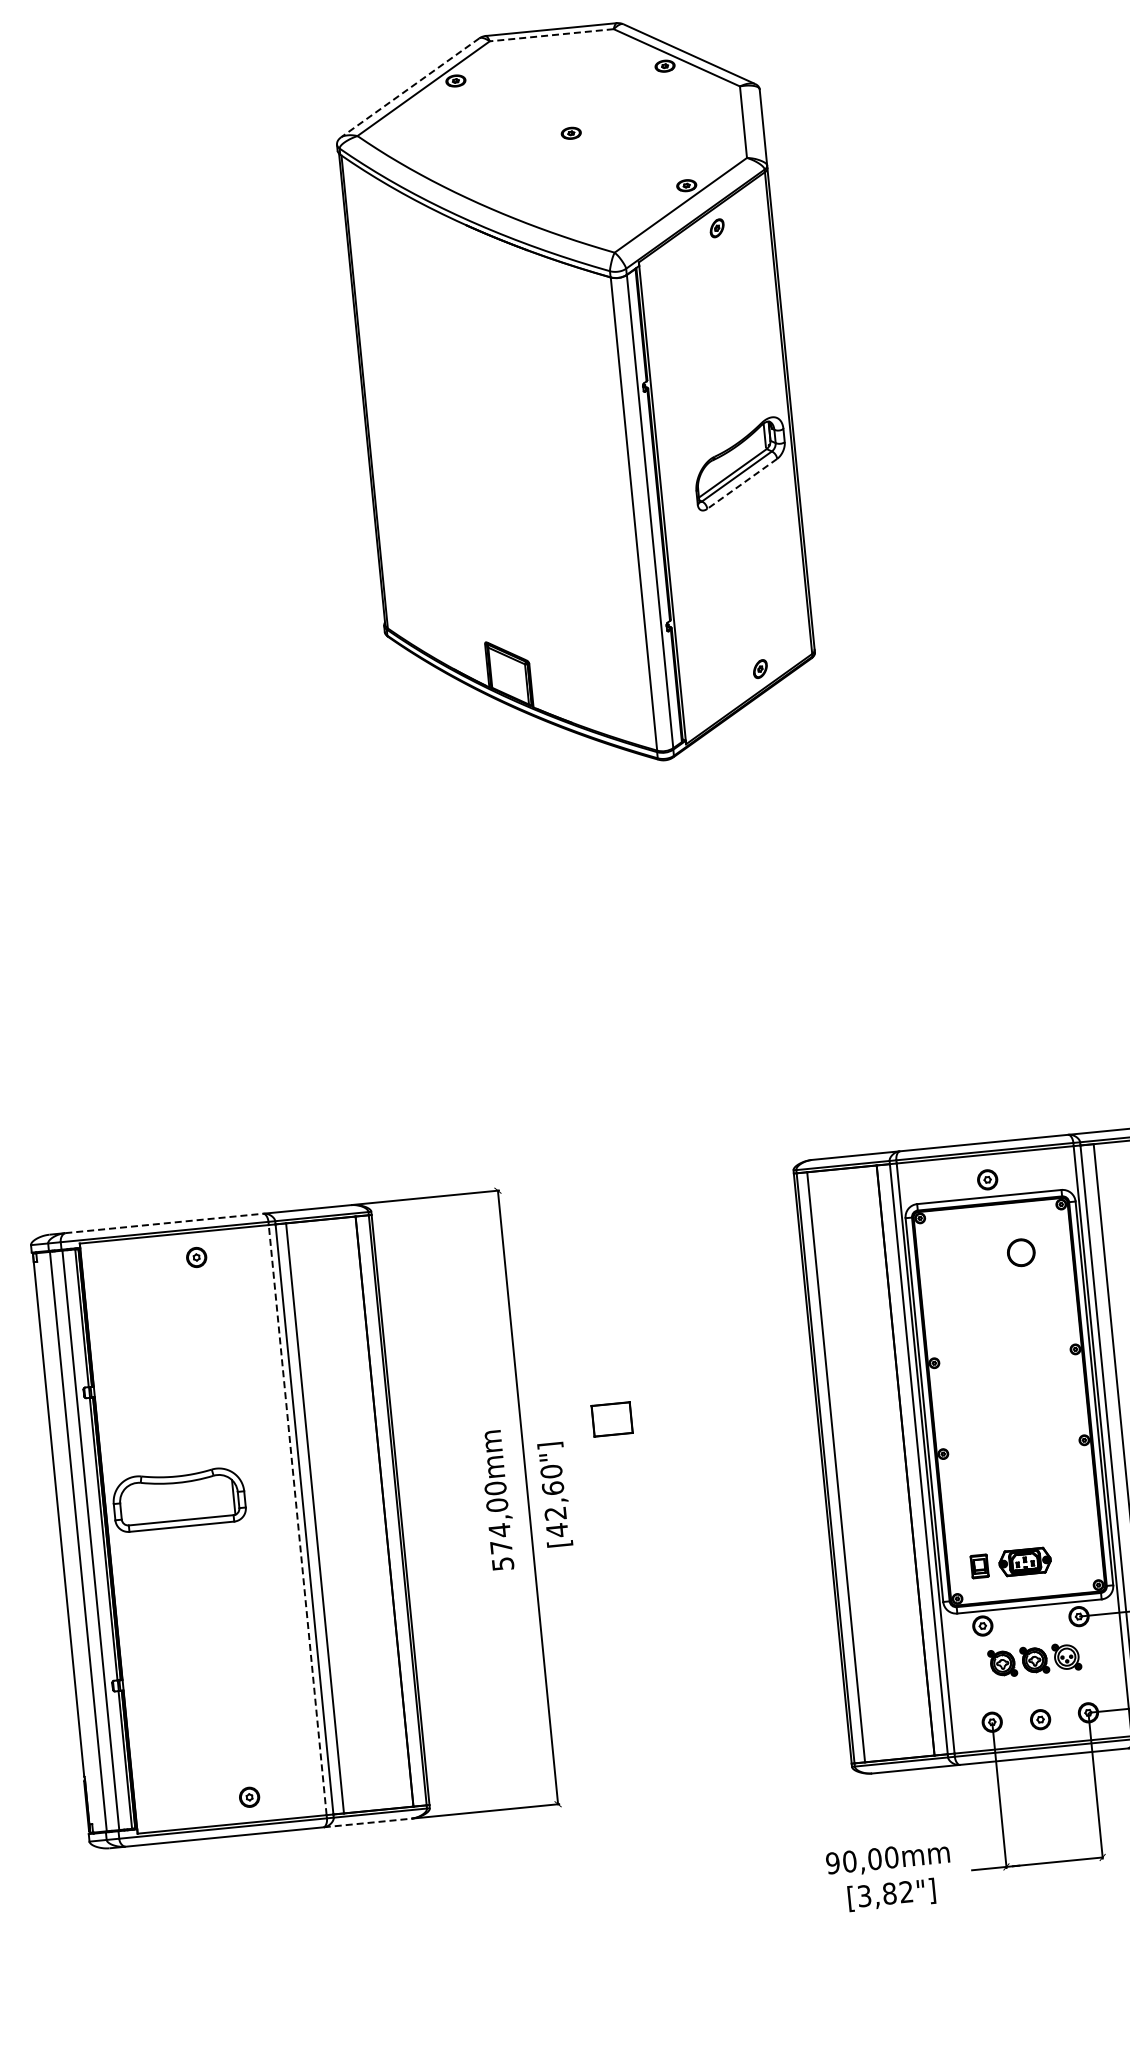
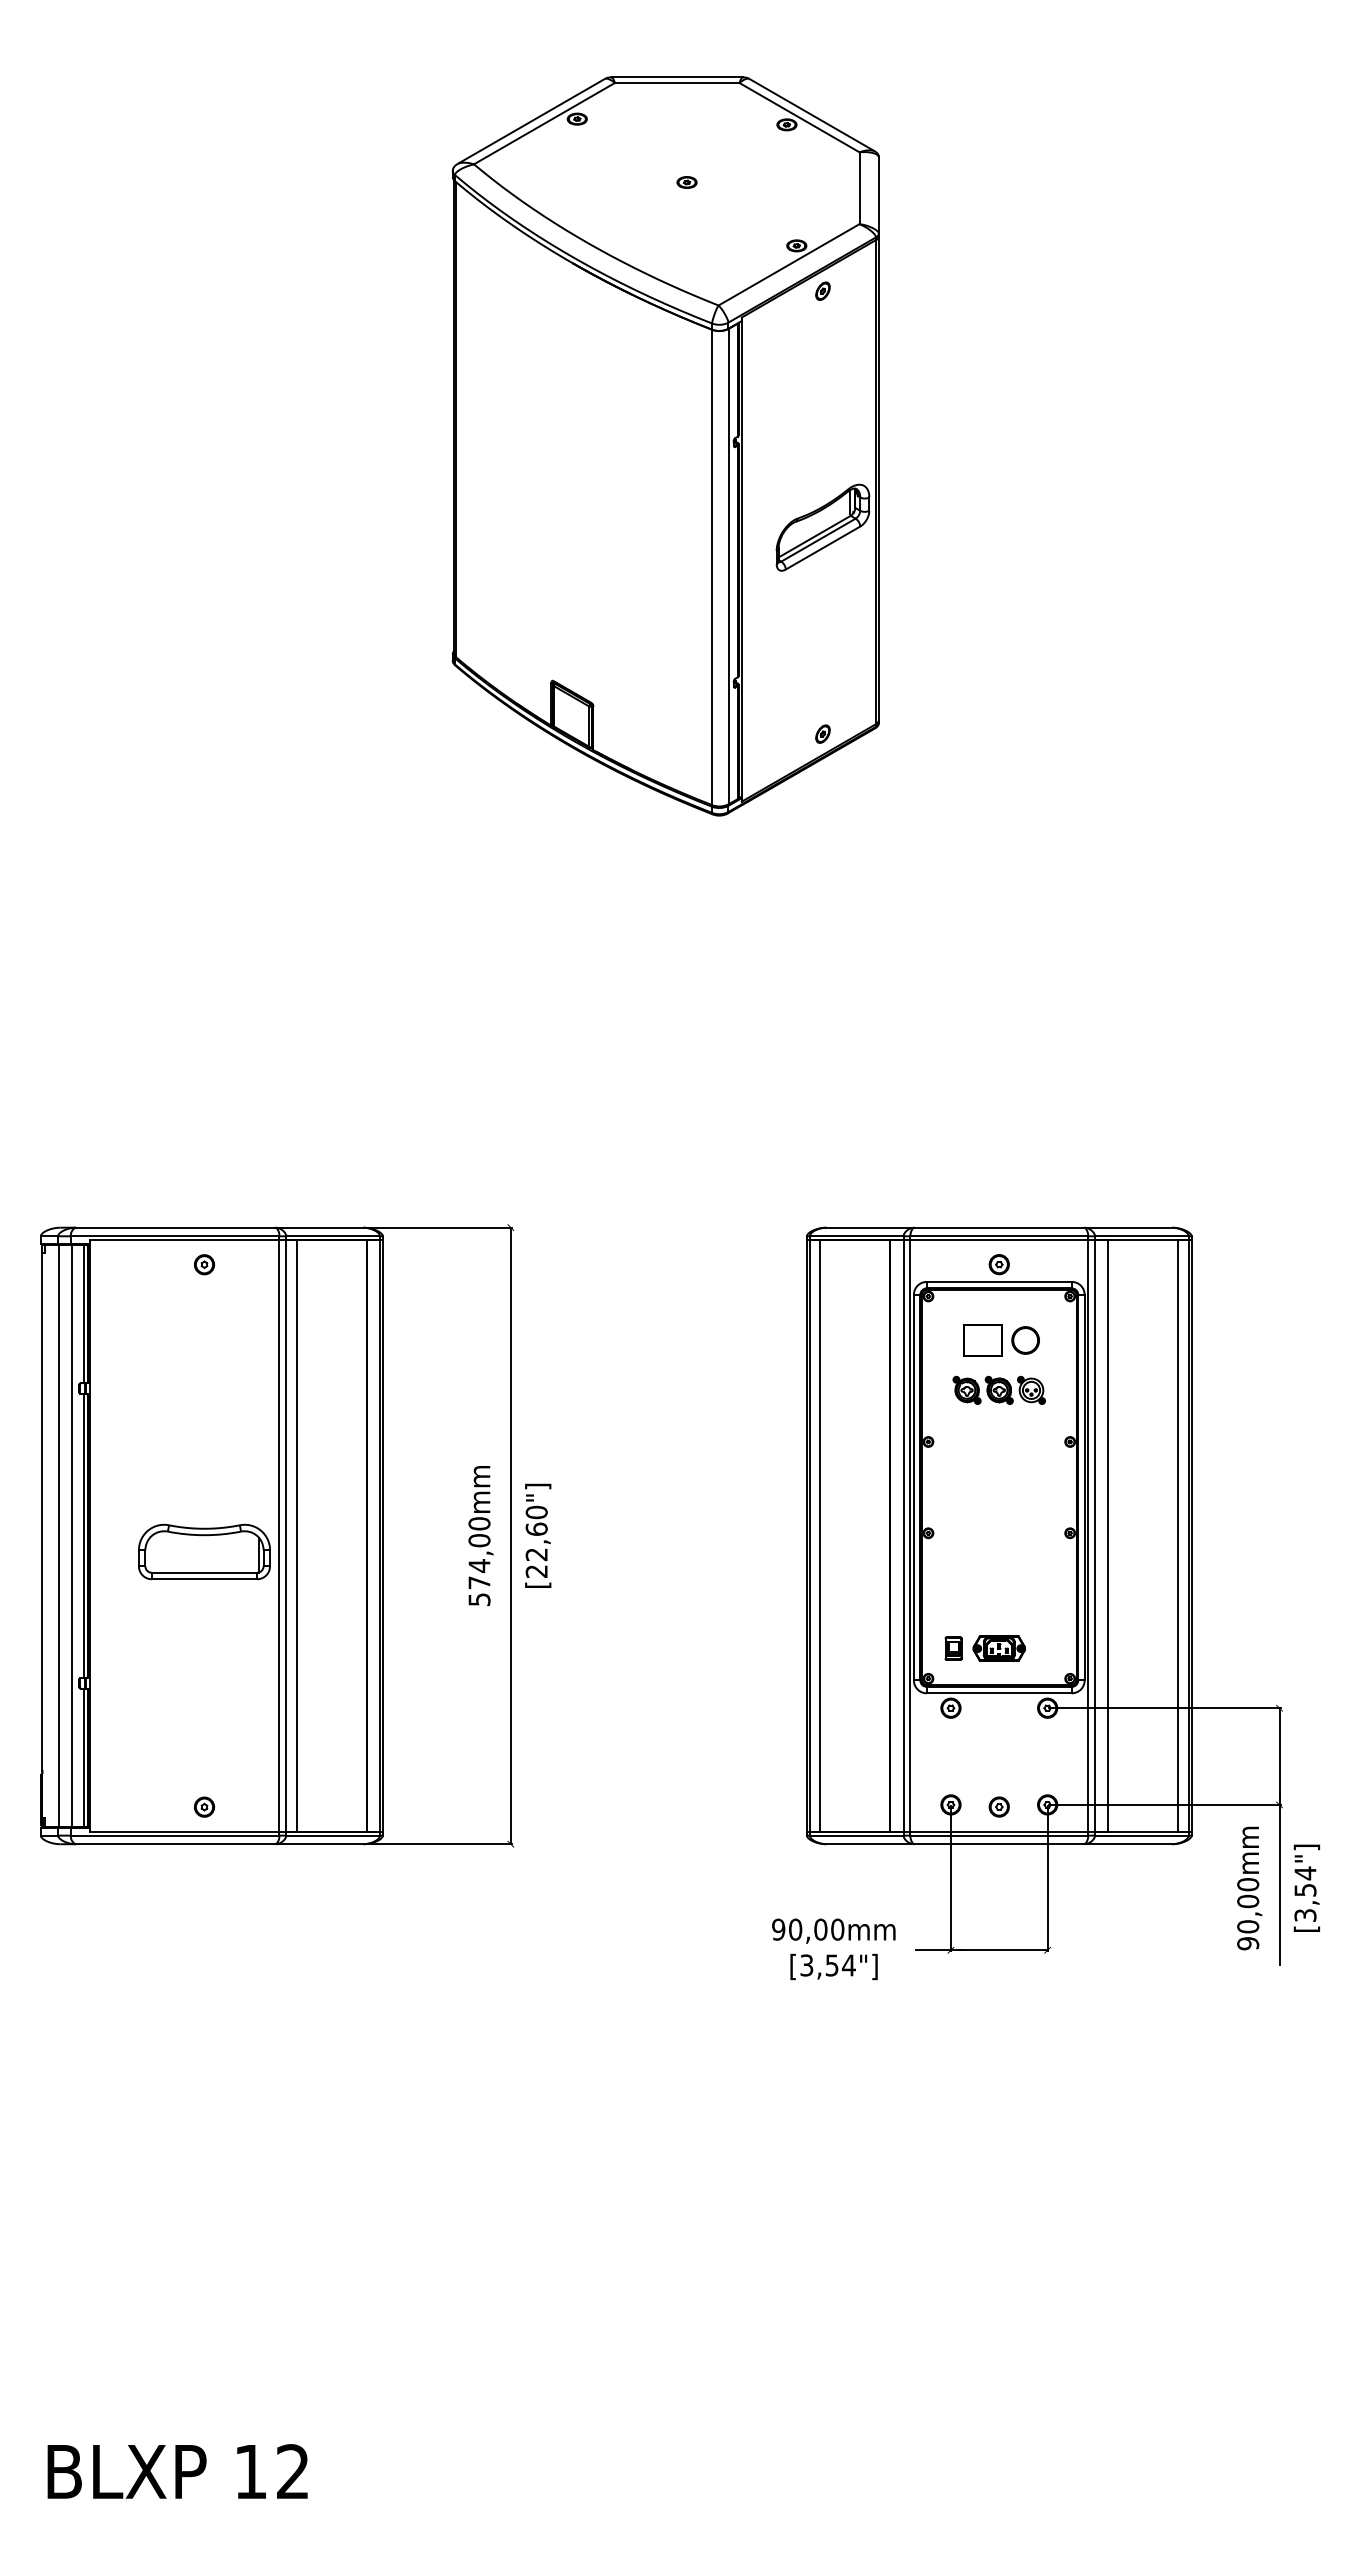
line: (551, 34) -> (676, 82), dashed -> solid
line: (410, 87) -> (531, 121), dashed -> solid
line: (742, 484) -> (823, 548), dashed -> solid
line: (164, 1223) -> (175, 1227), dashed -> solid
part: (611, 1419) -> (982, 1340), moved
part: (179, 1499) -> (204, 1551), moved
line: (297, 1519) -> (279, 1535), dashed -> solid
text: (557, 1530) -> (536, 1571), [42,60"] -> [22,60"]
part: (1033, 1659) -> (998, 1389), moved
line: (367, 1823) -> (319, 1844), dashed -> solid
text: (898, 1892) -> (840, 1965), [3,82"] -> [3,54"]

